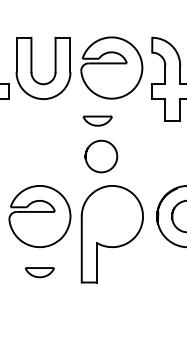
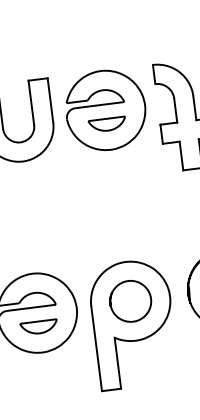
part: (97, 120) -> (107, 123), moved
curve: (109, 144) -> (139, 284), moved
part: (39, 272) -> (38, 327), moved

